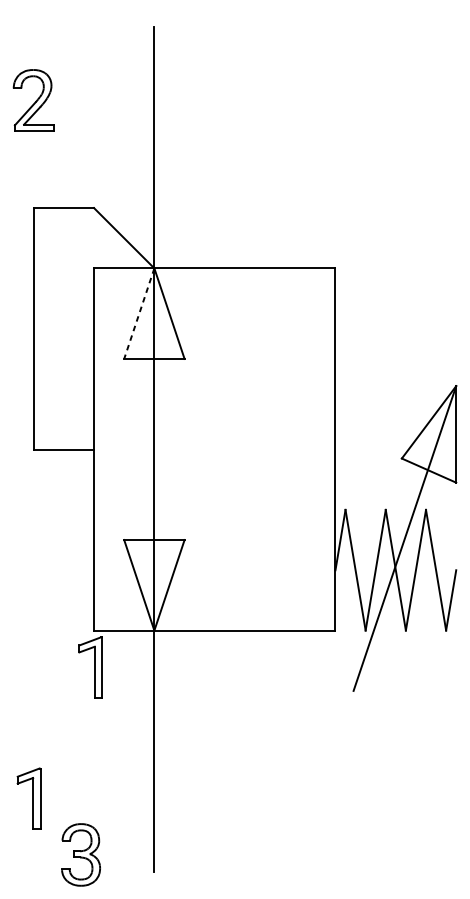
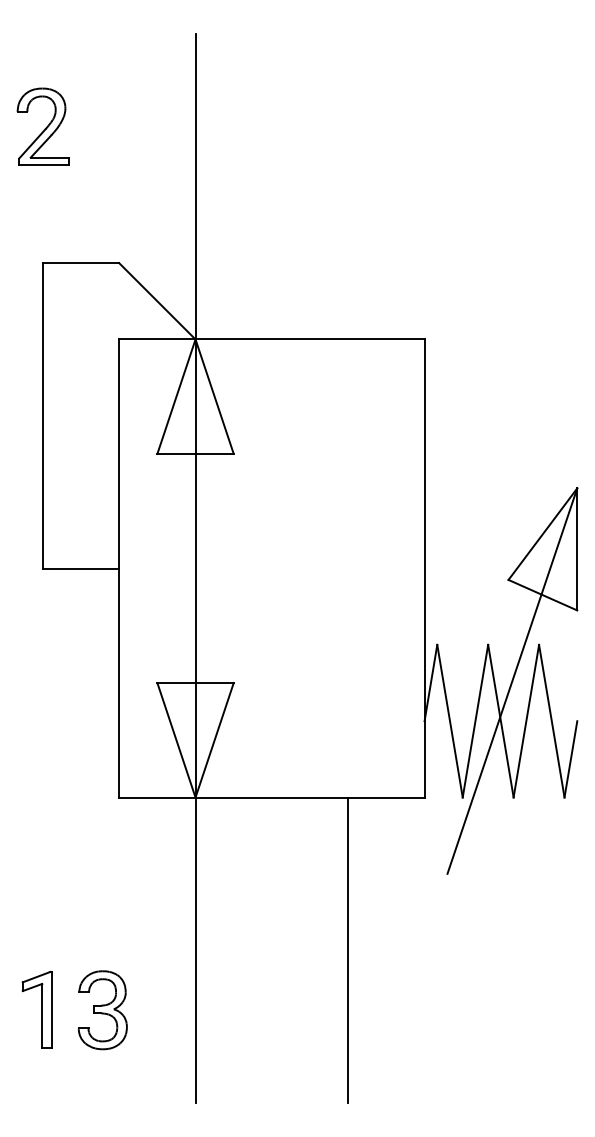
line: (139, 314) -> (176, 397), dashed -> solid
part: (90, 666) -> (114, 843), removed
line: (275, 750) -> (348, 949), added
part: (80, 855) -> (102, 1010), moved

